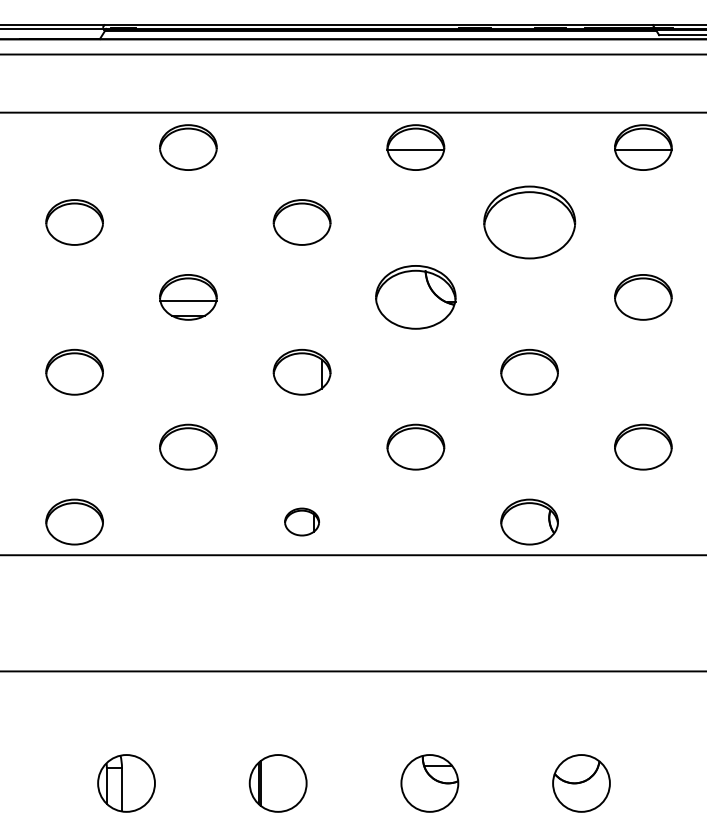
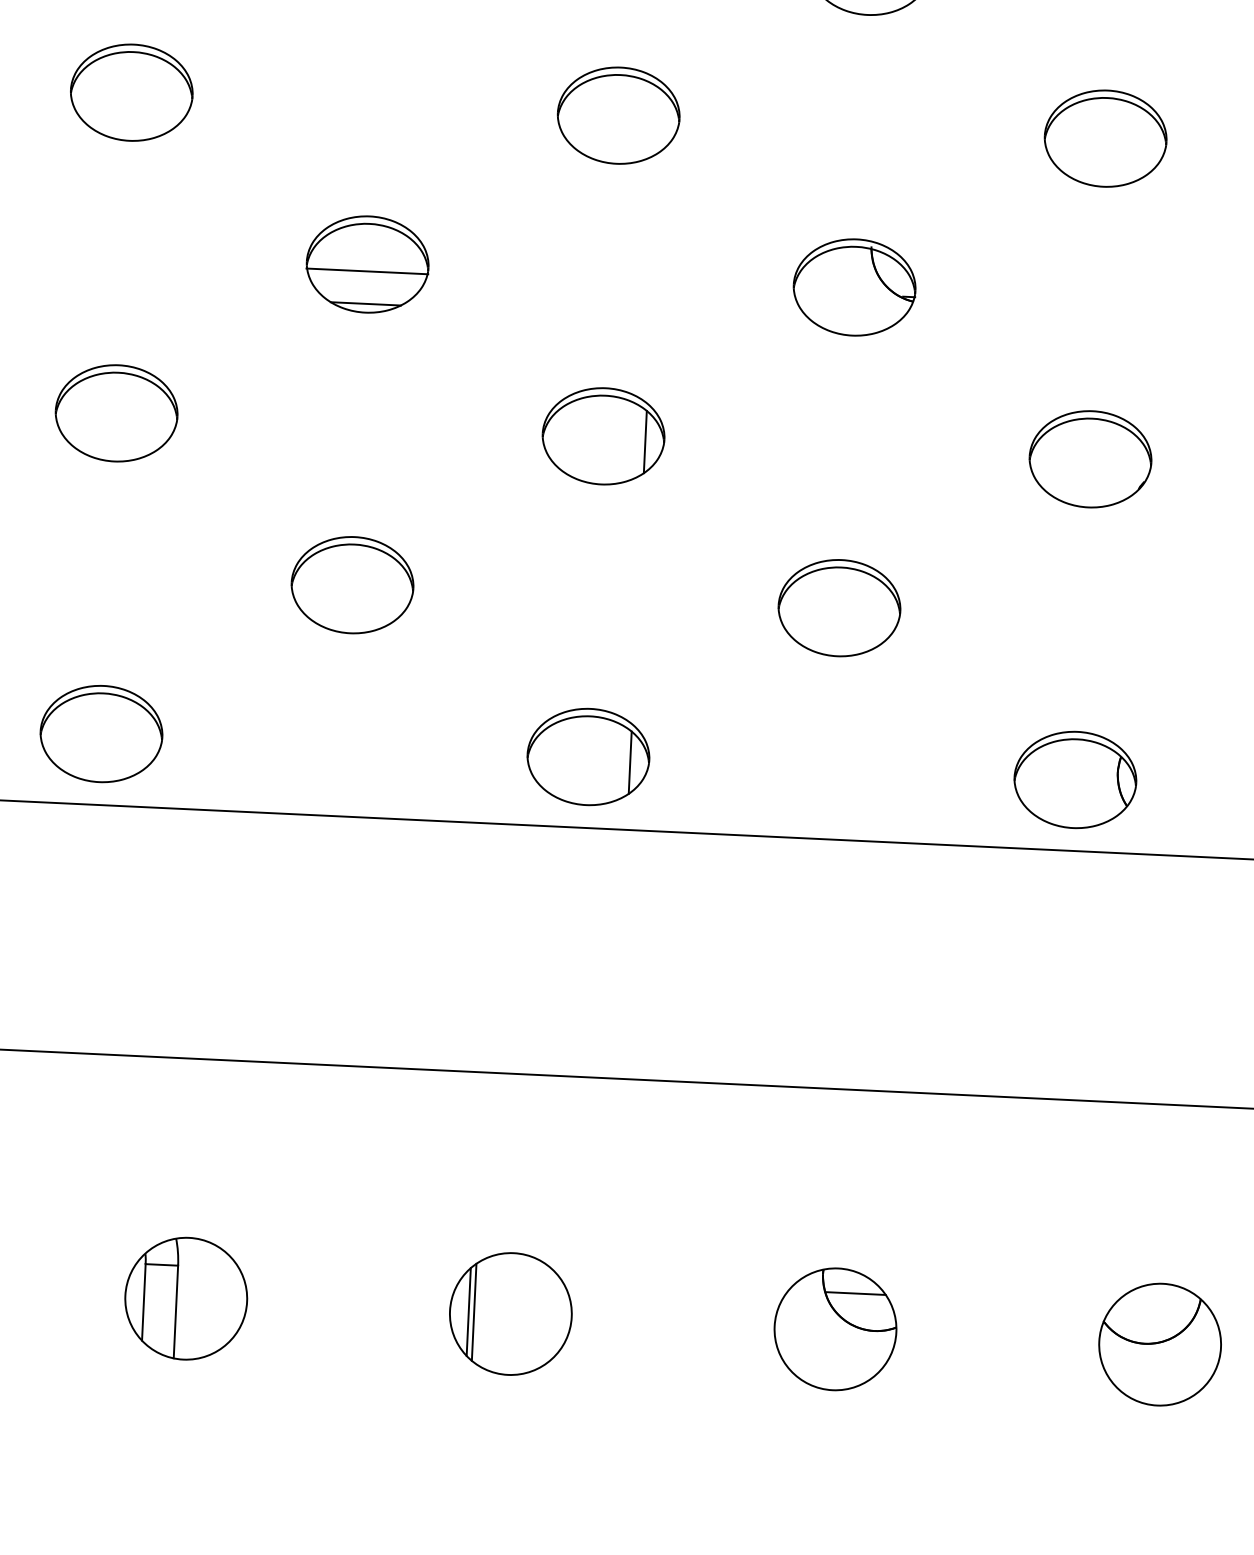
part: (529, 222) -> (1105, 138), size x0.62
part: (415, 297) -> (853, 287), size x0.71
part: (301, 521) -> (587, 755), size x1.67

